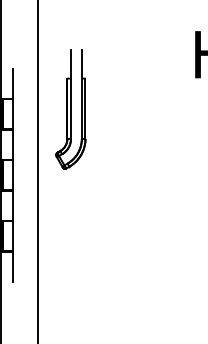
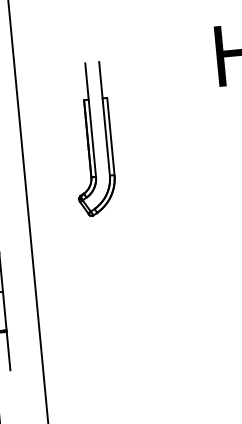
part: (70, 109) -> (91, 139), moved

